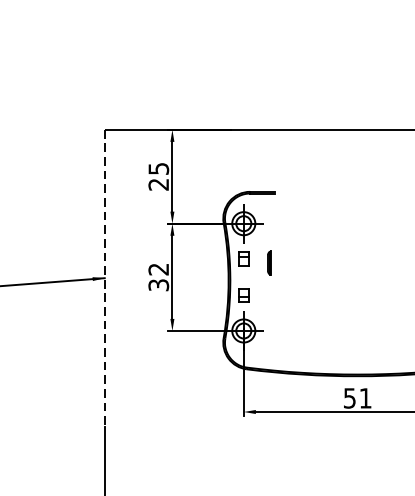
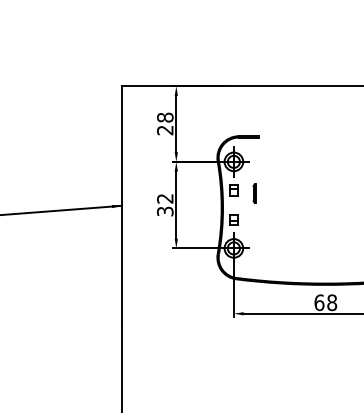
text: (159, 168) -> (165, 117), 25 -> 28
line: (104, 277) -> (121, 205), dashed -> solid
text: (357, 398) -> (325, 302), 51 -> 68

